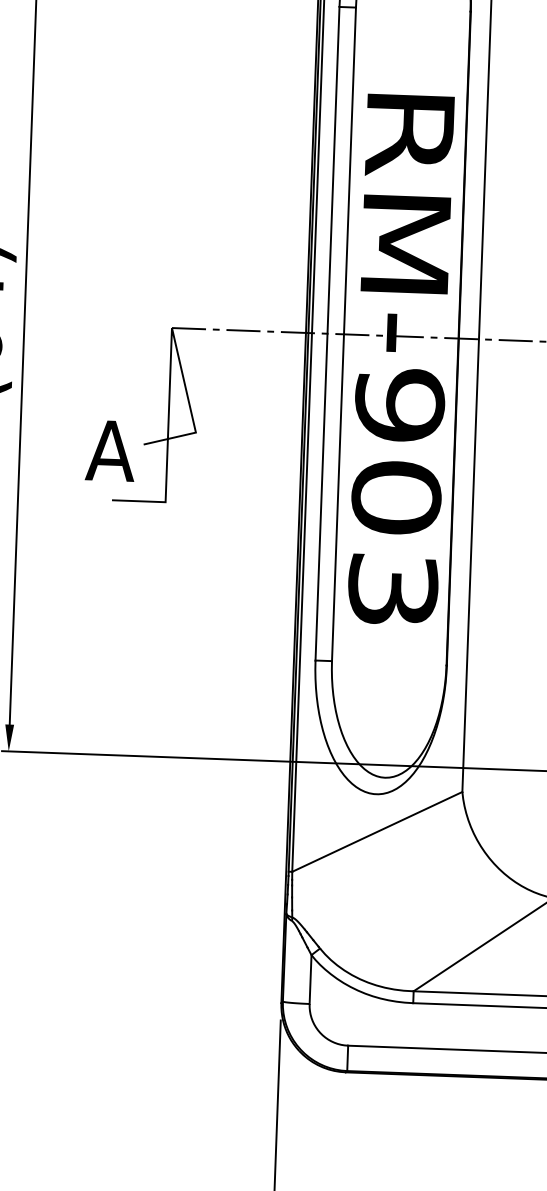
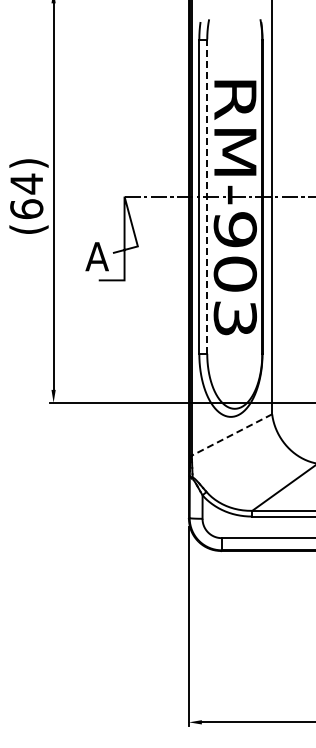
line: (344, 334) -> (207, 196), solid -> dashed
line: (376, 832) -> (231, 435), solid -> dashed

